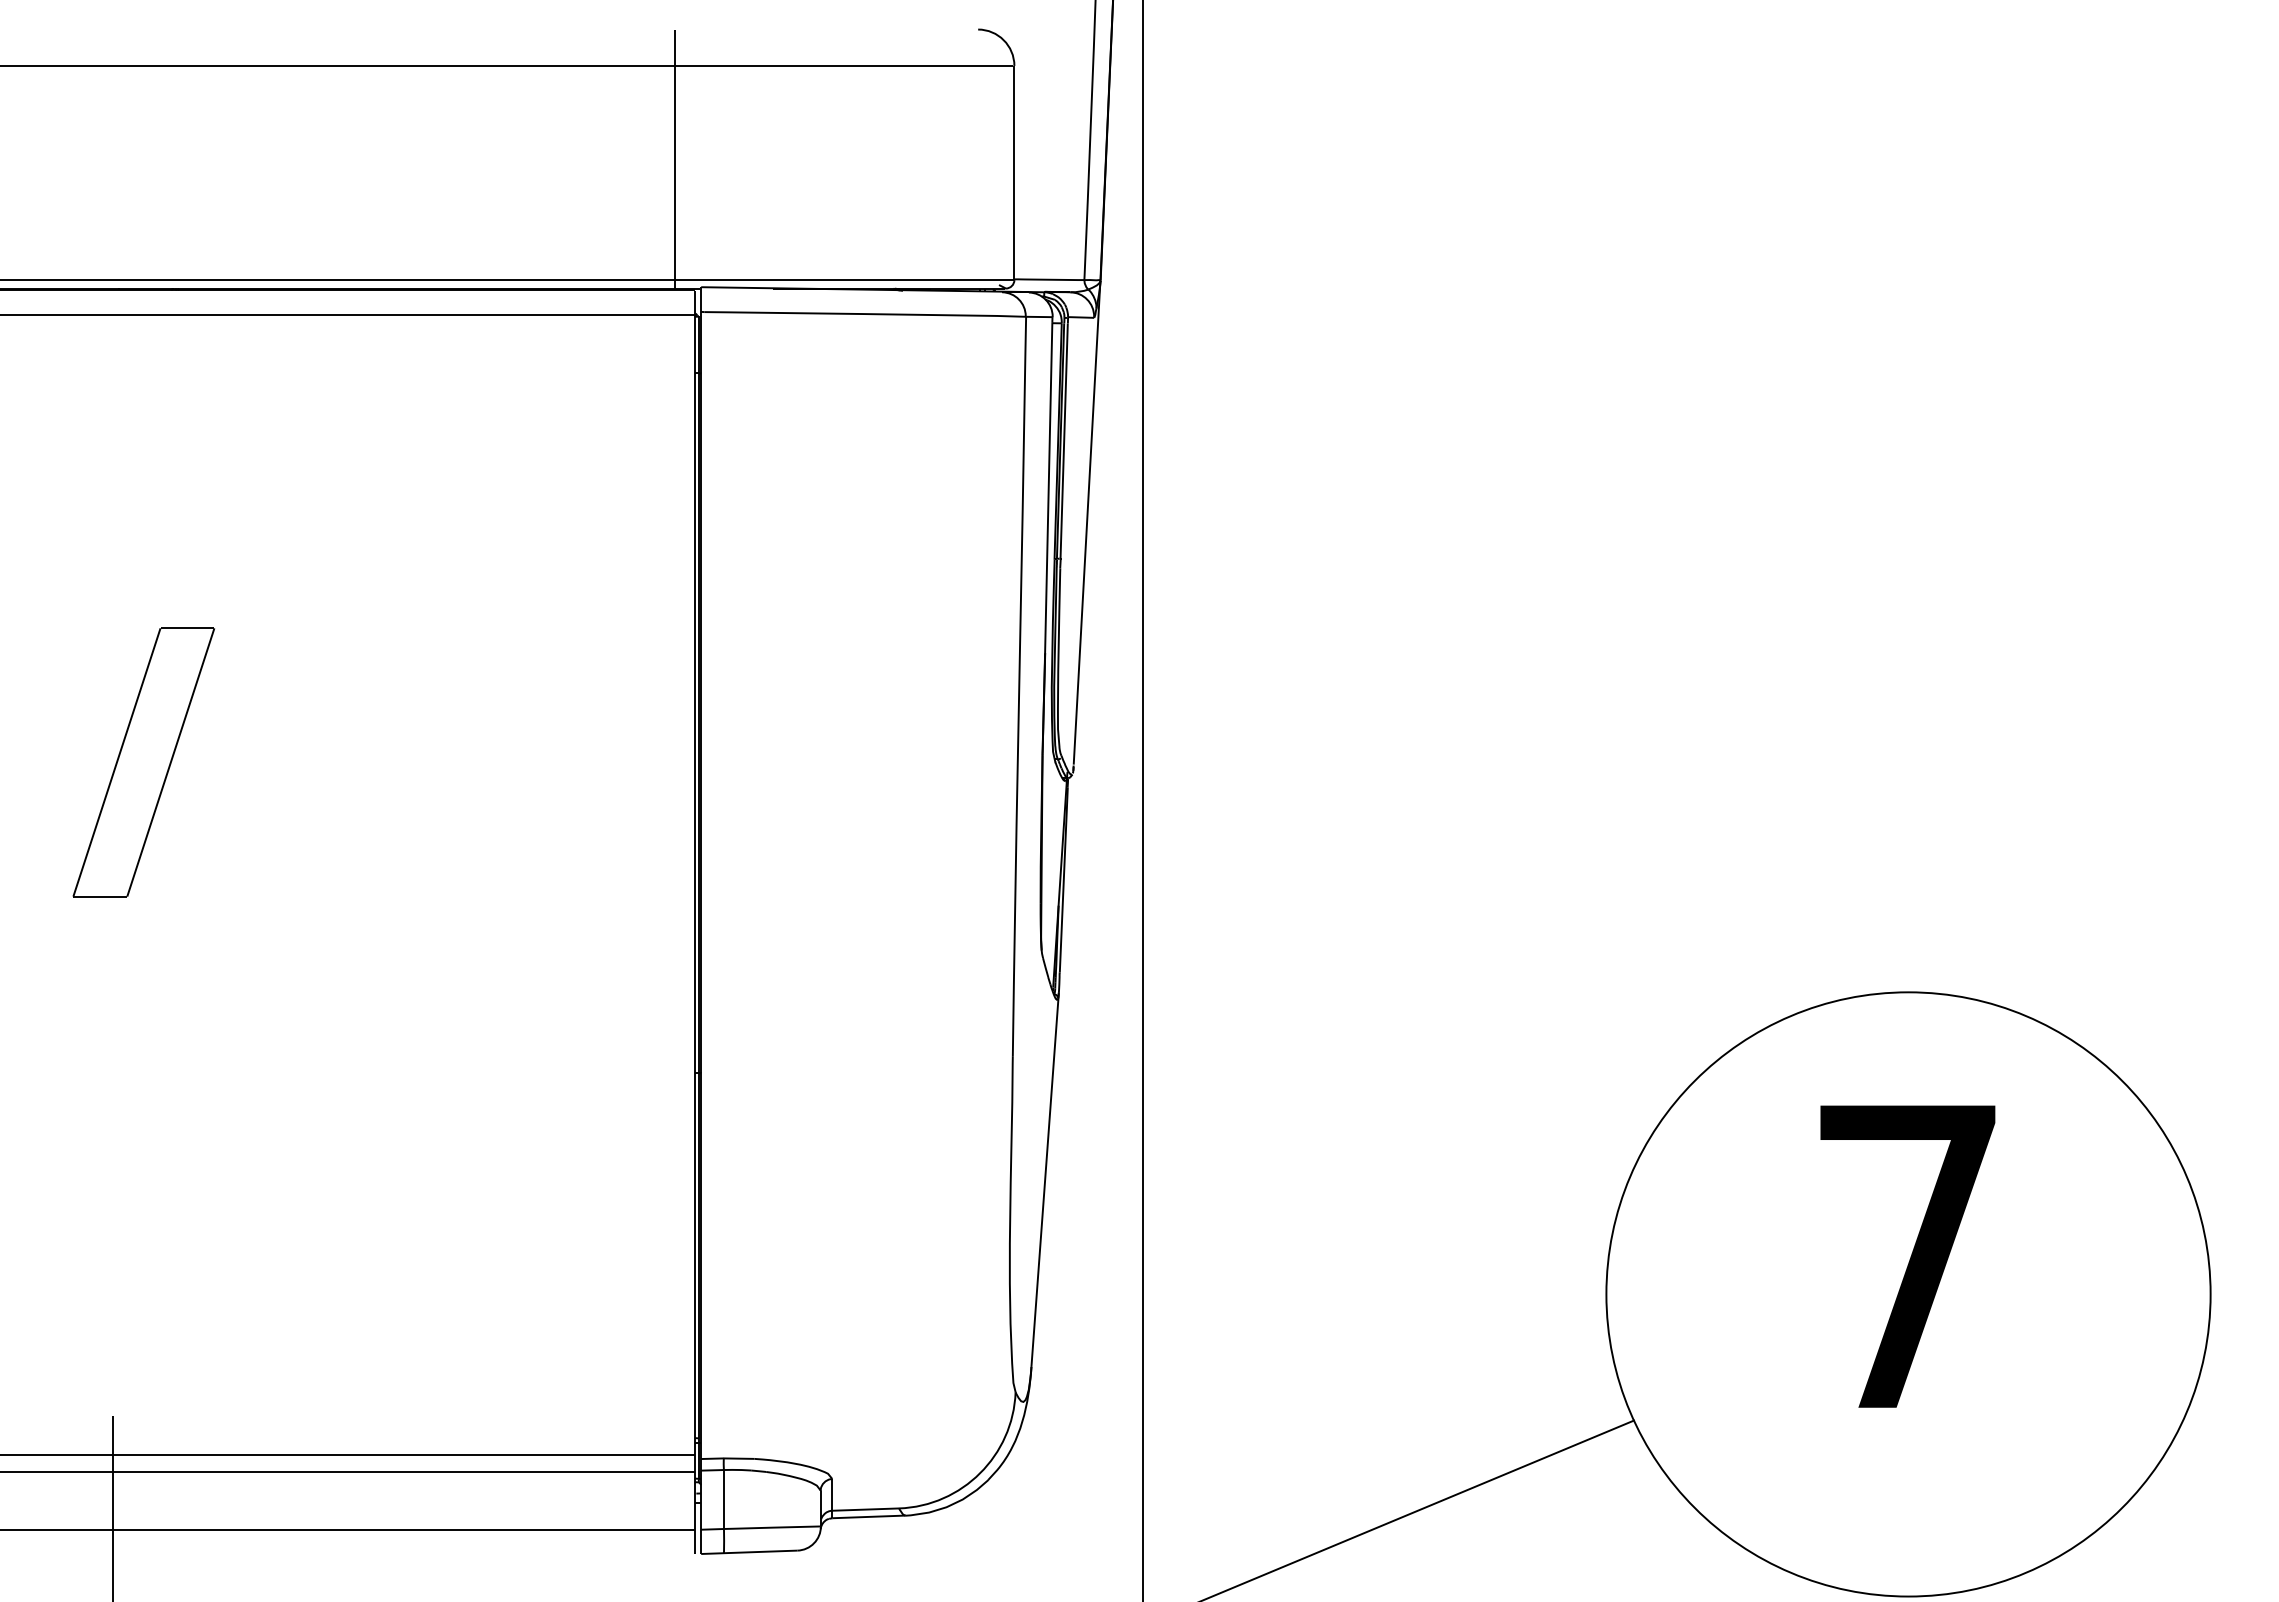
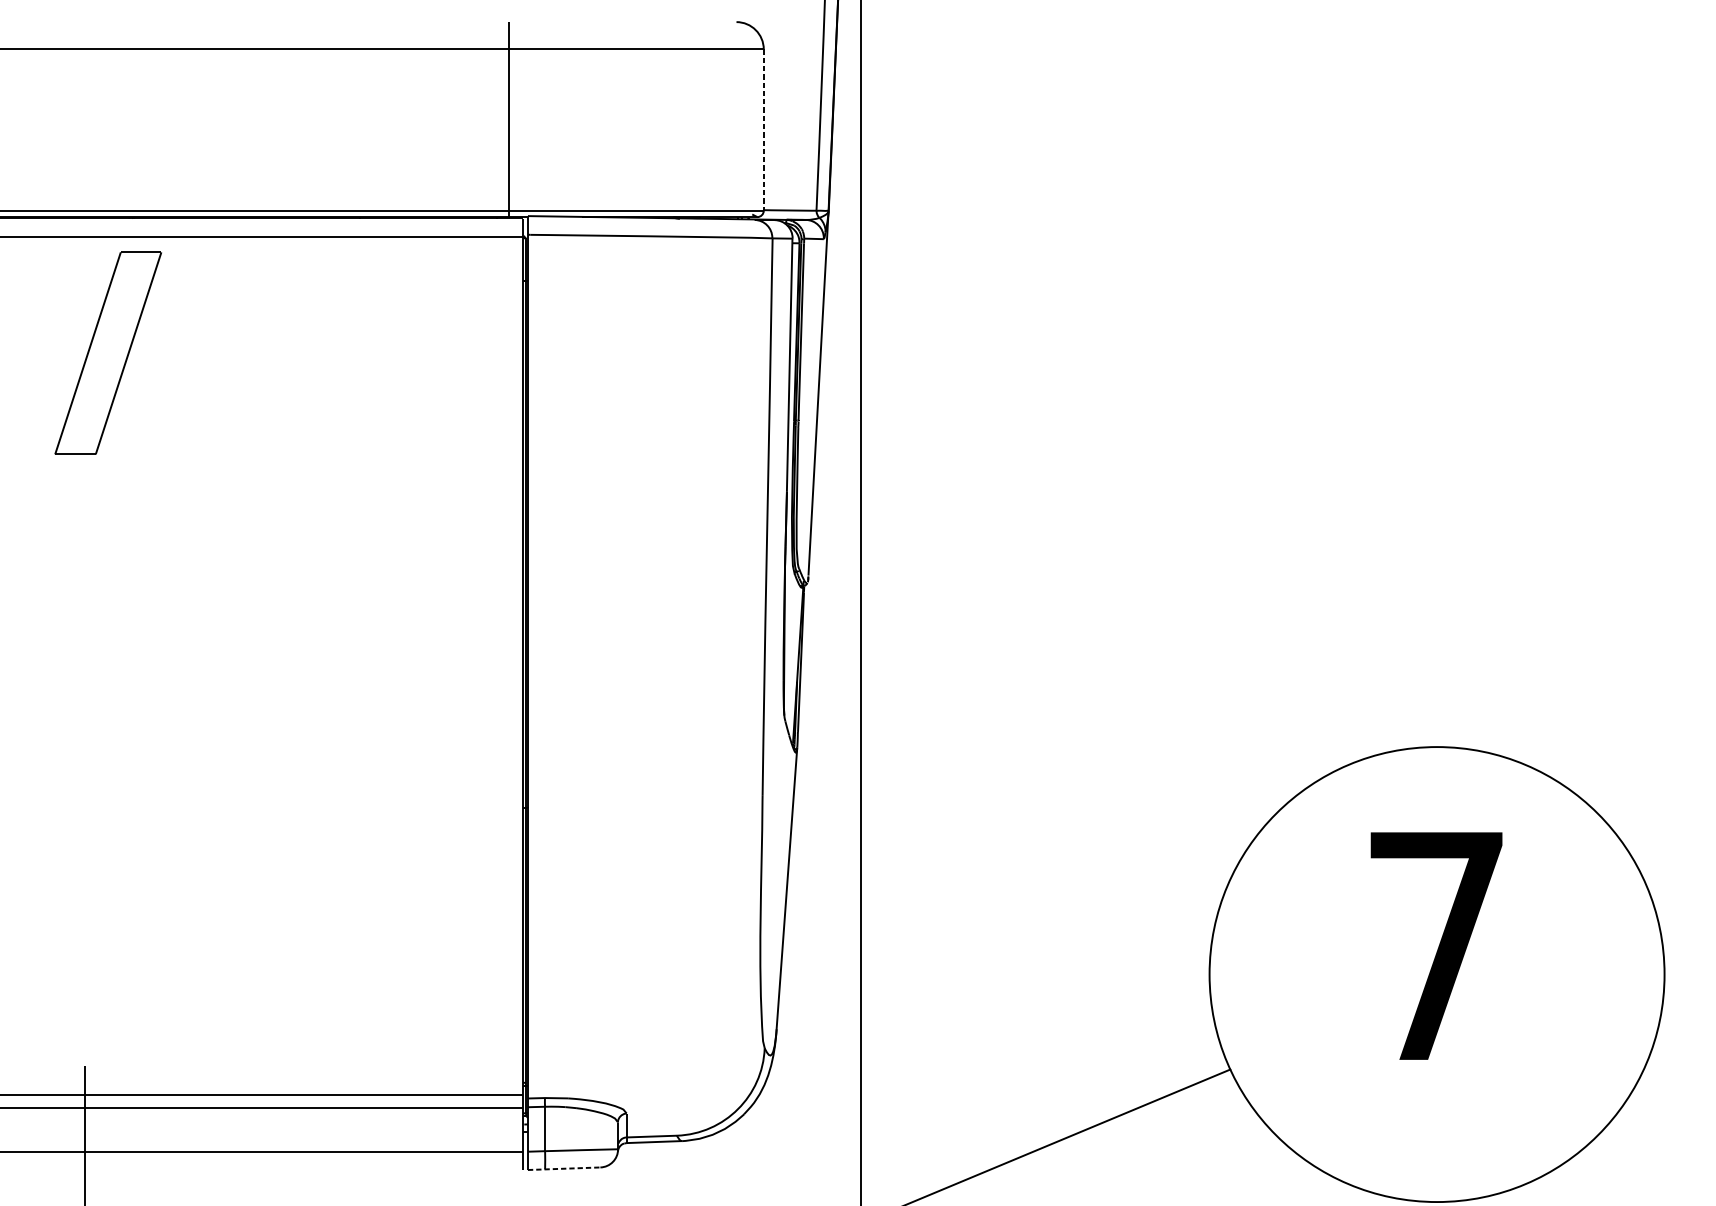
line: (1014, 173) -> (763, 130), solid -> dashed
part: (143, 762) -> (108, 353), moved
line: (749, 1552) -> (564, 1168), solid -> dashed

